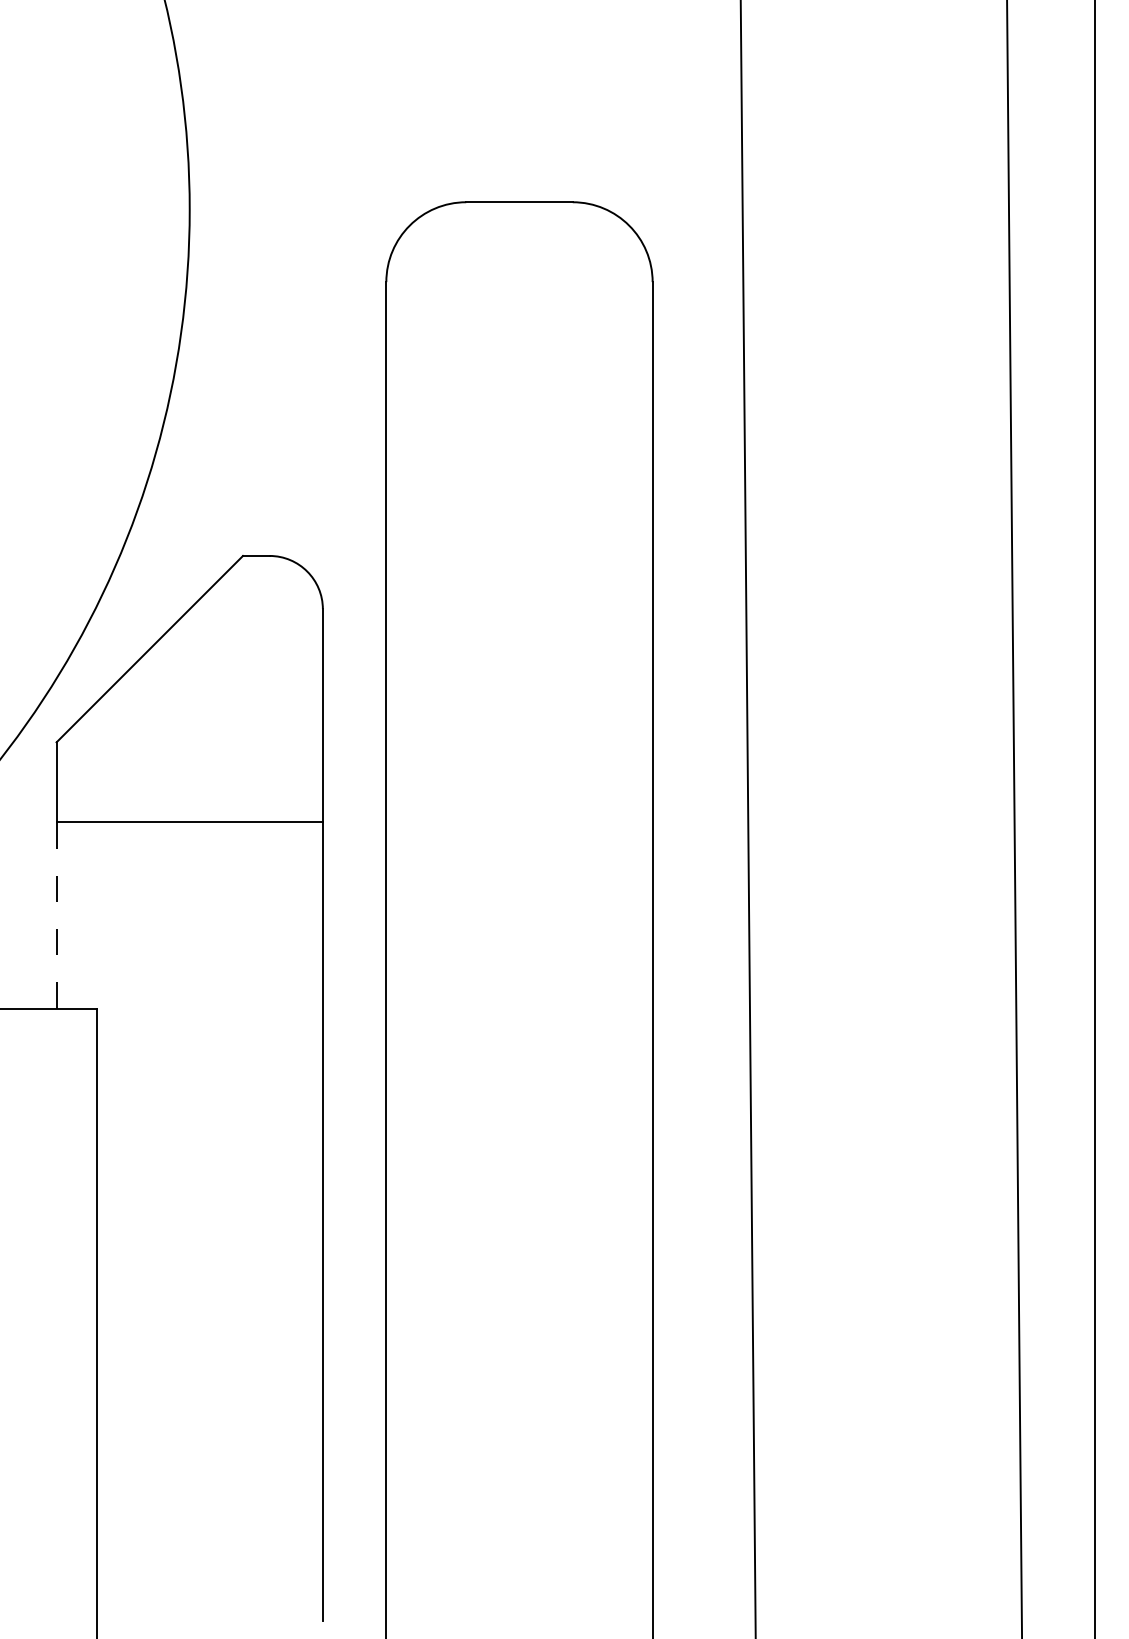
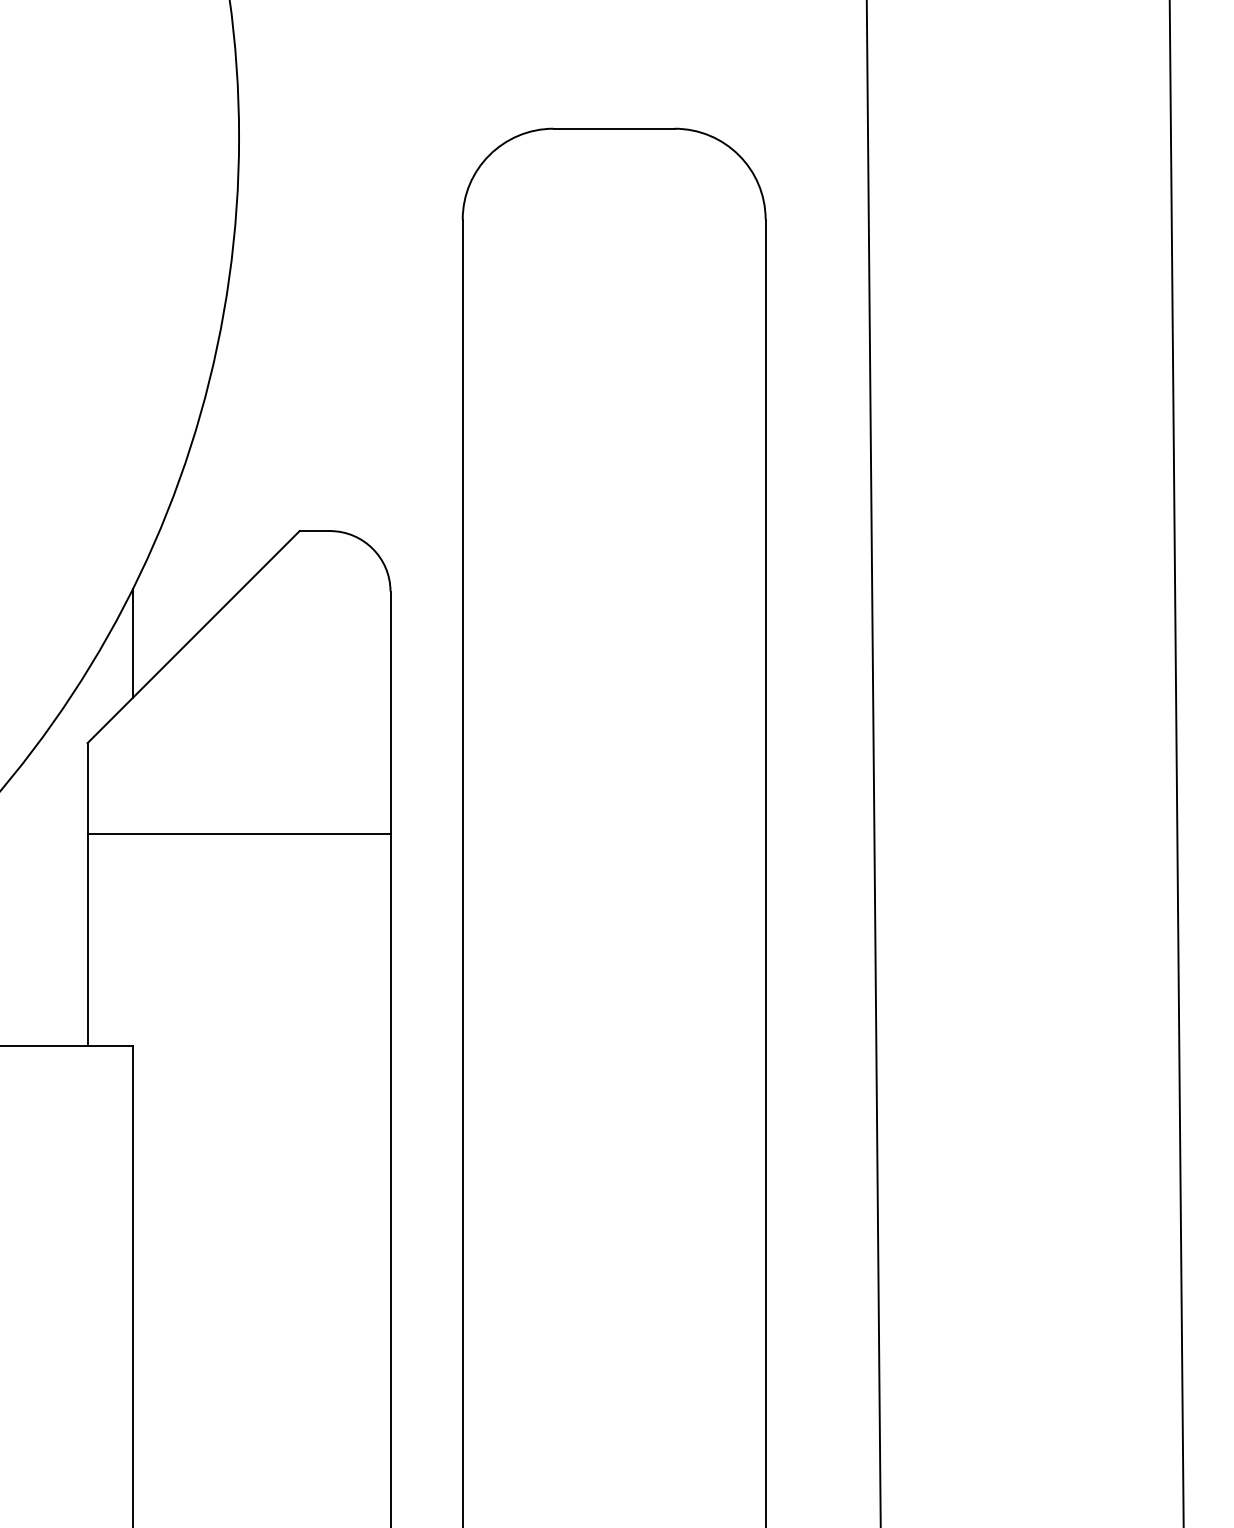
line: (96, 654) -> (133, 643), added
line: (56, 914) -> (87, 938), dashed -> solid

